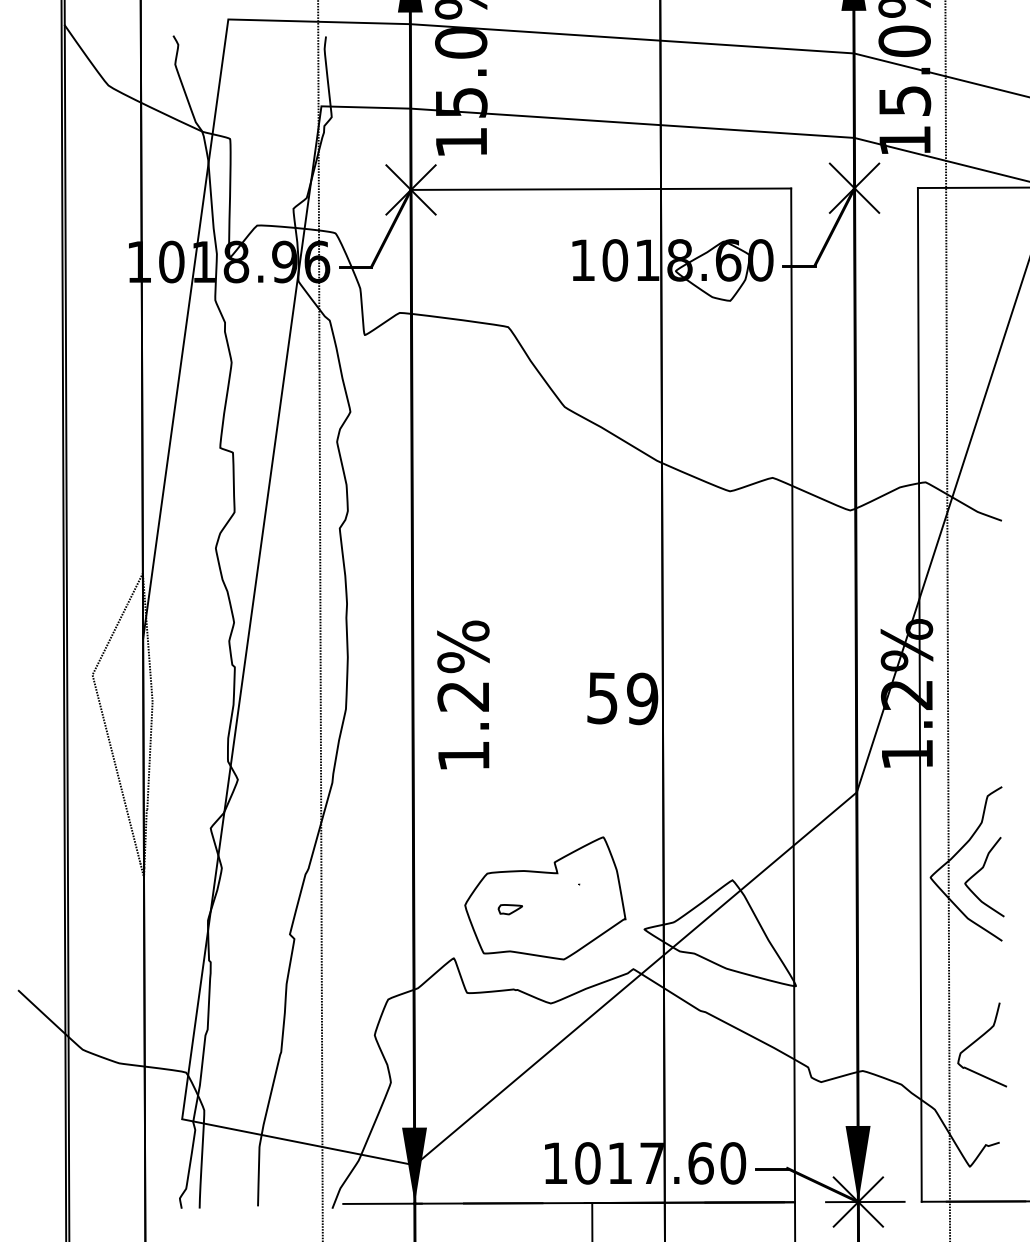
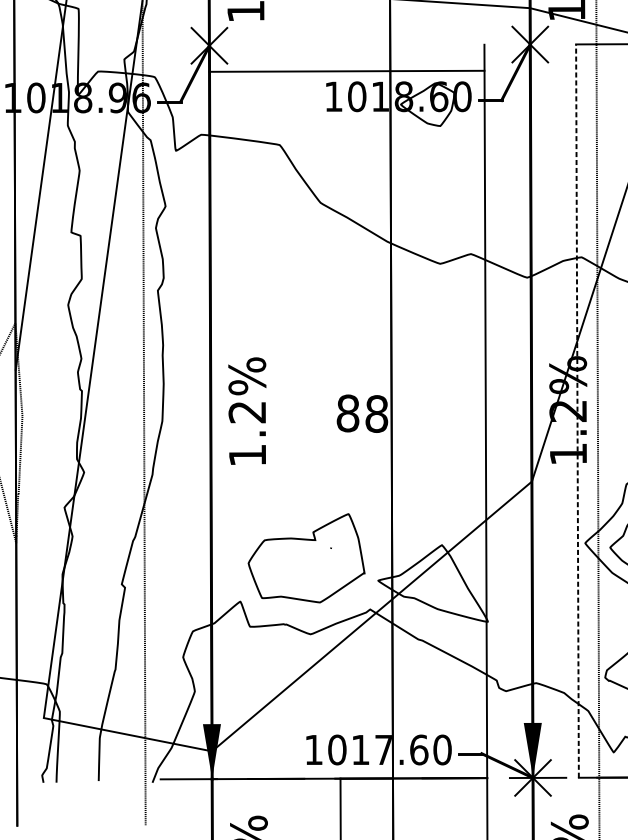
line: (601, 188) -> (347, 70), moved
line: (919, 694) -> (577, 410), solid -> dashed
text: (622, 698) -> (362, 413), 59 -> 88
part: (509, 909) -> (280, 566), removed

